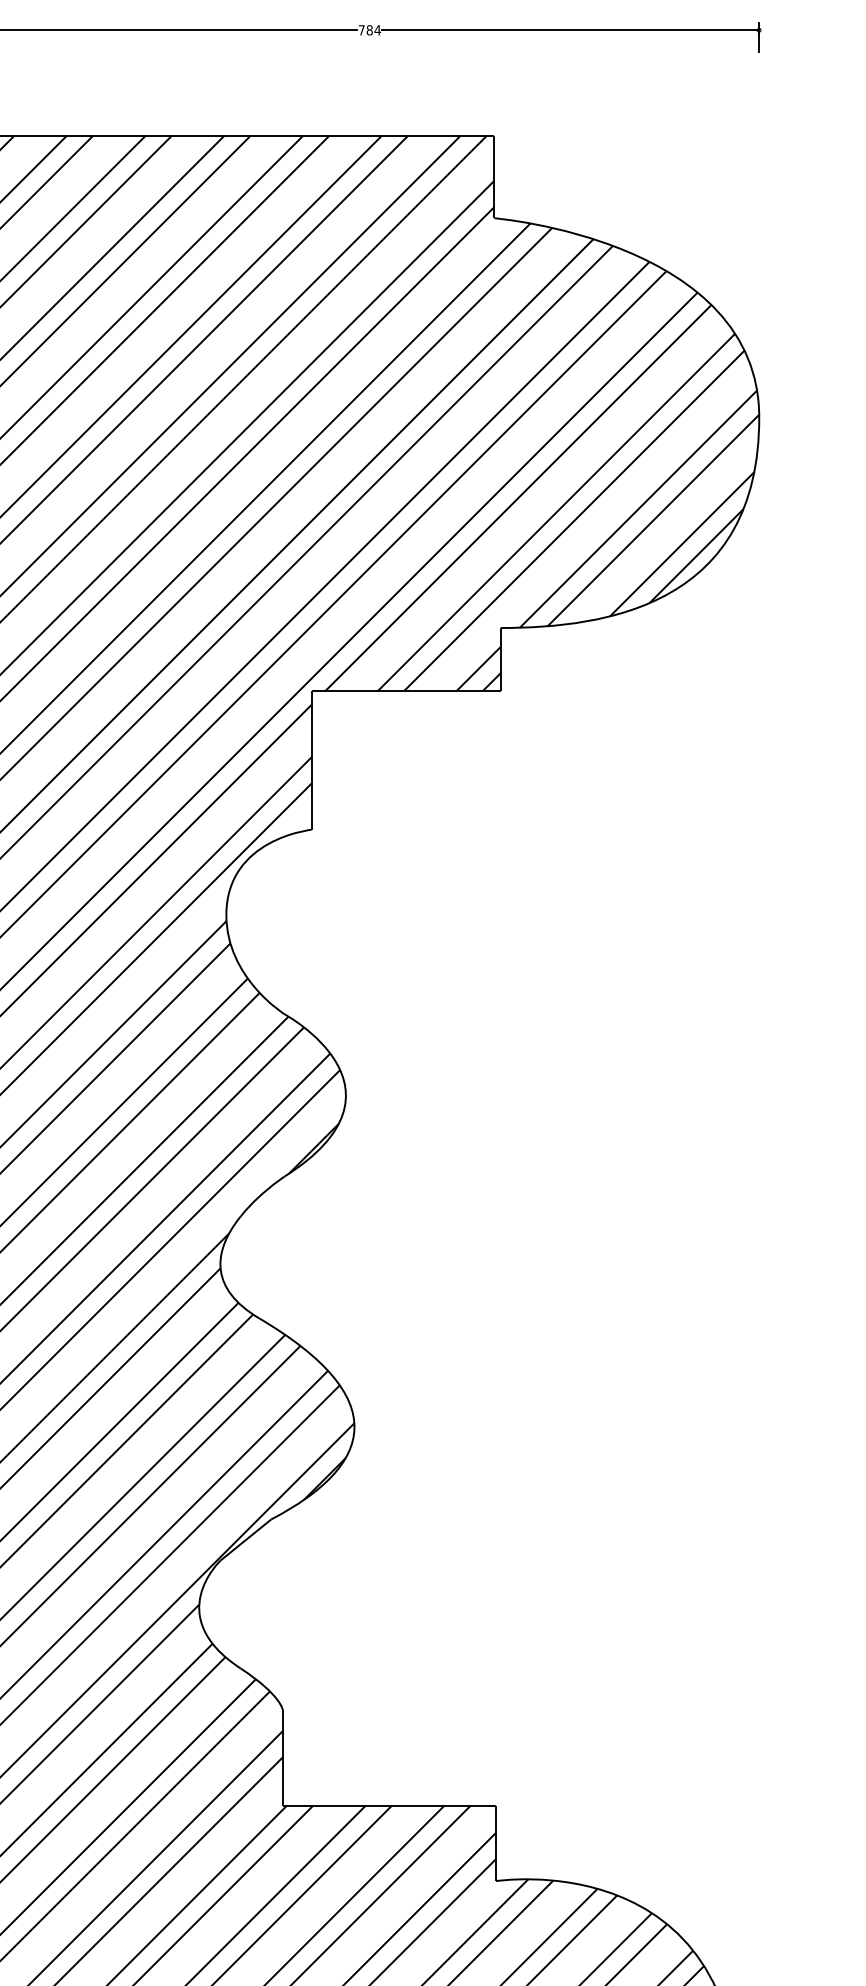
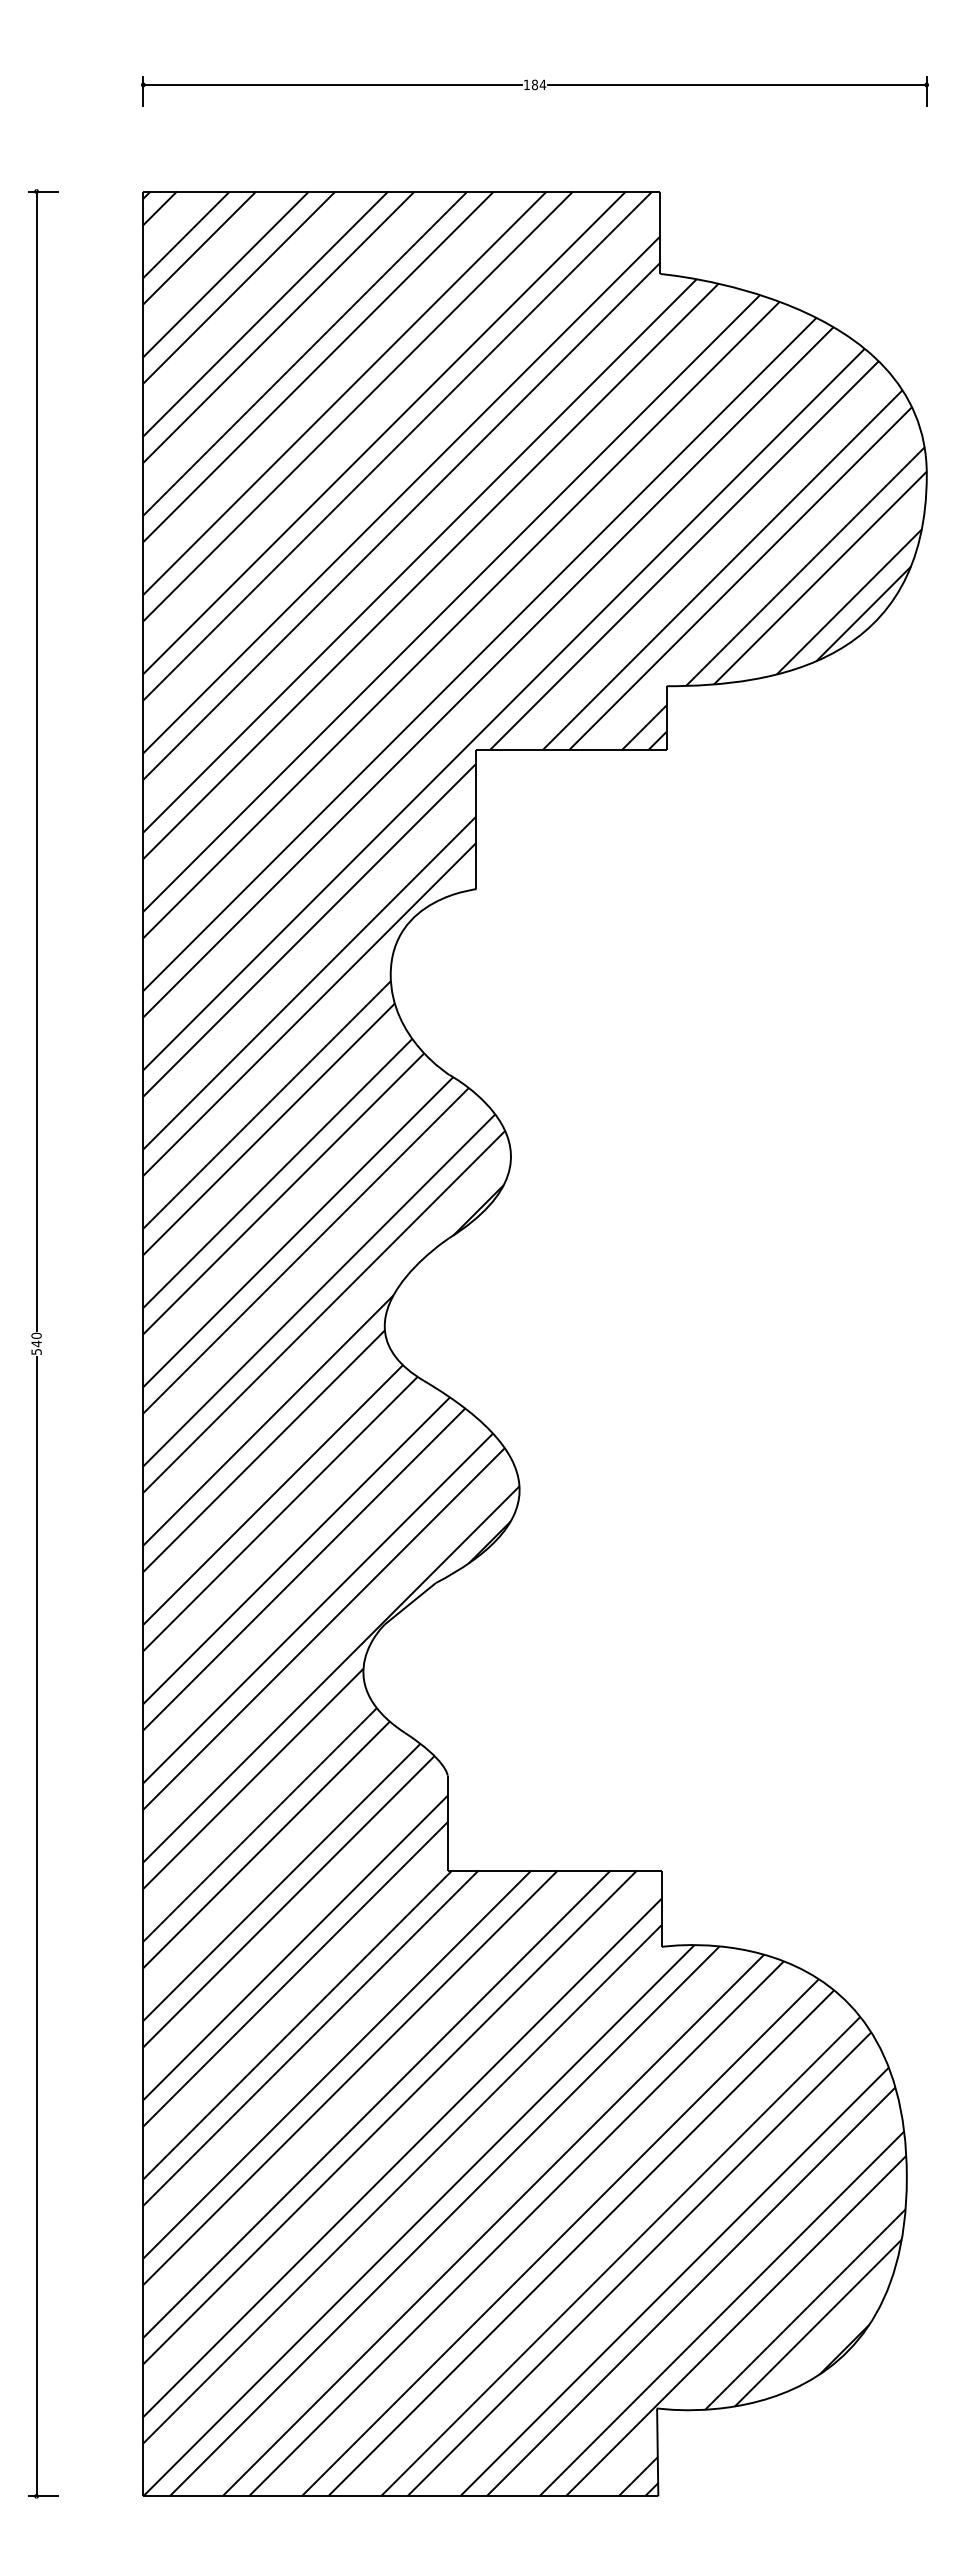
text: (361, 29) -> (526, 84), 784 -> 184

